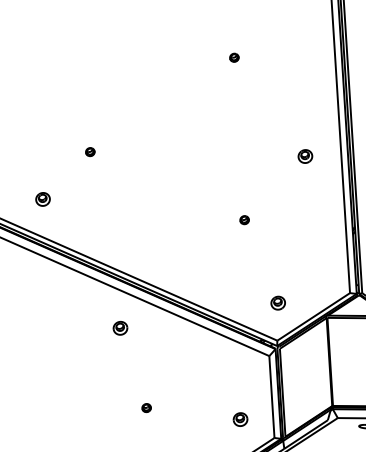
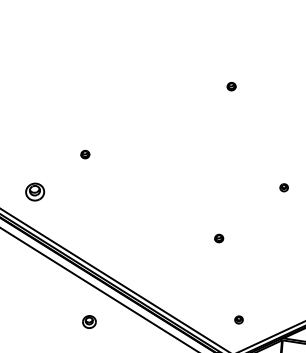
part: (305, 156) -> (284, 187), size x0.6
part: (42, 199) -> (34, 192), size x1.4
part: (277, 302) -> (238, 319), size x0.6

